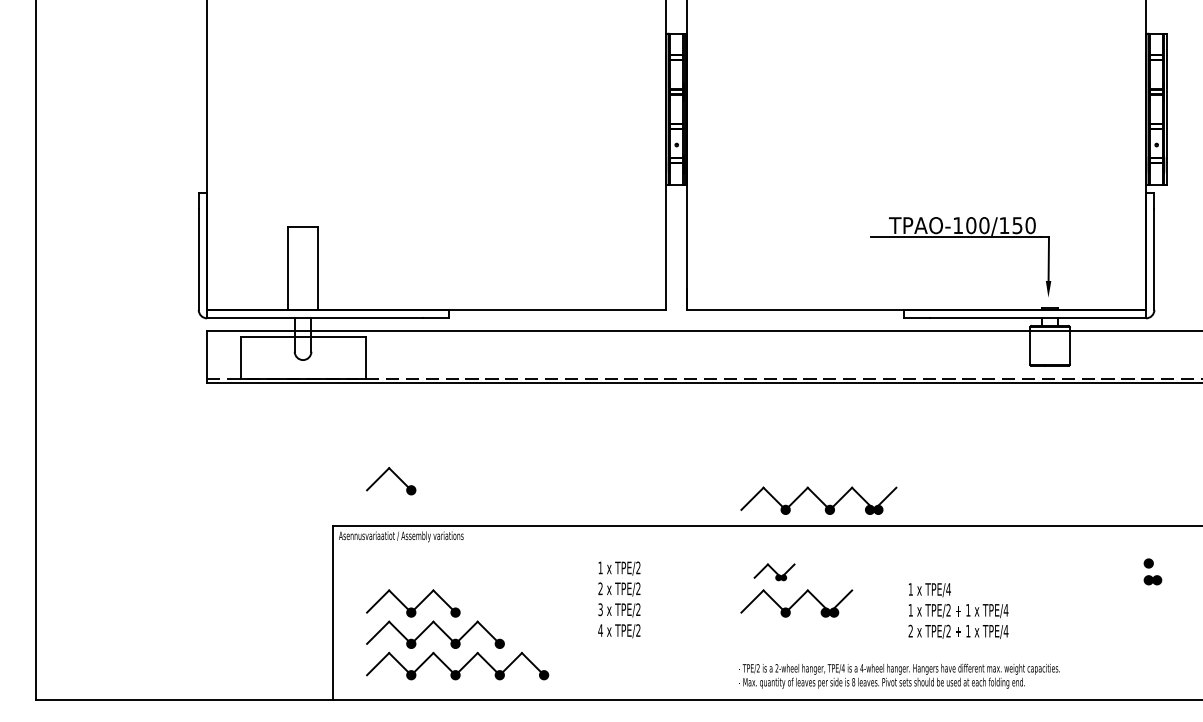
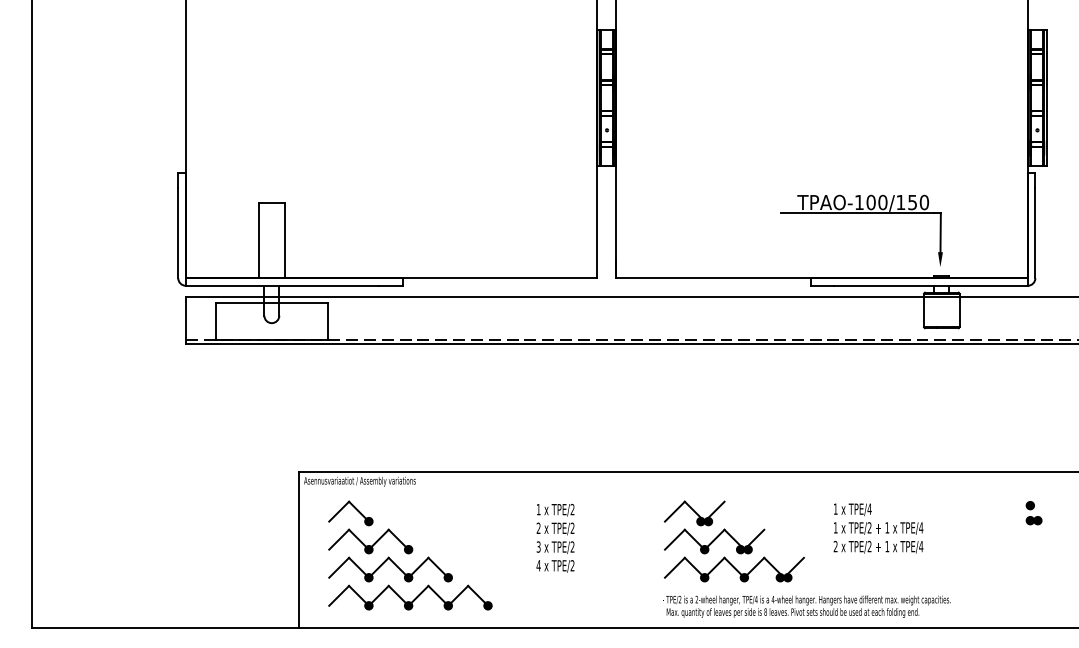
part: (396, 476) -> (355, 509), moved
part: (818, 500) -> (734, 569), moved
part: (774, 572) -> (694, 513), size x1.67
text: (958, 610) -> (878, 528), moved

